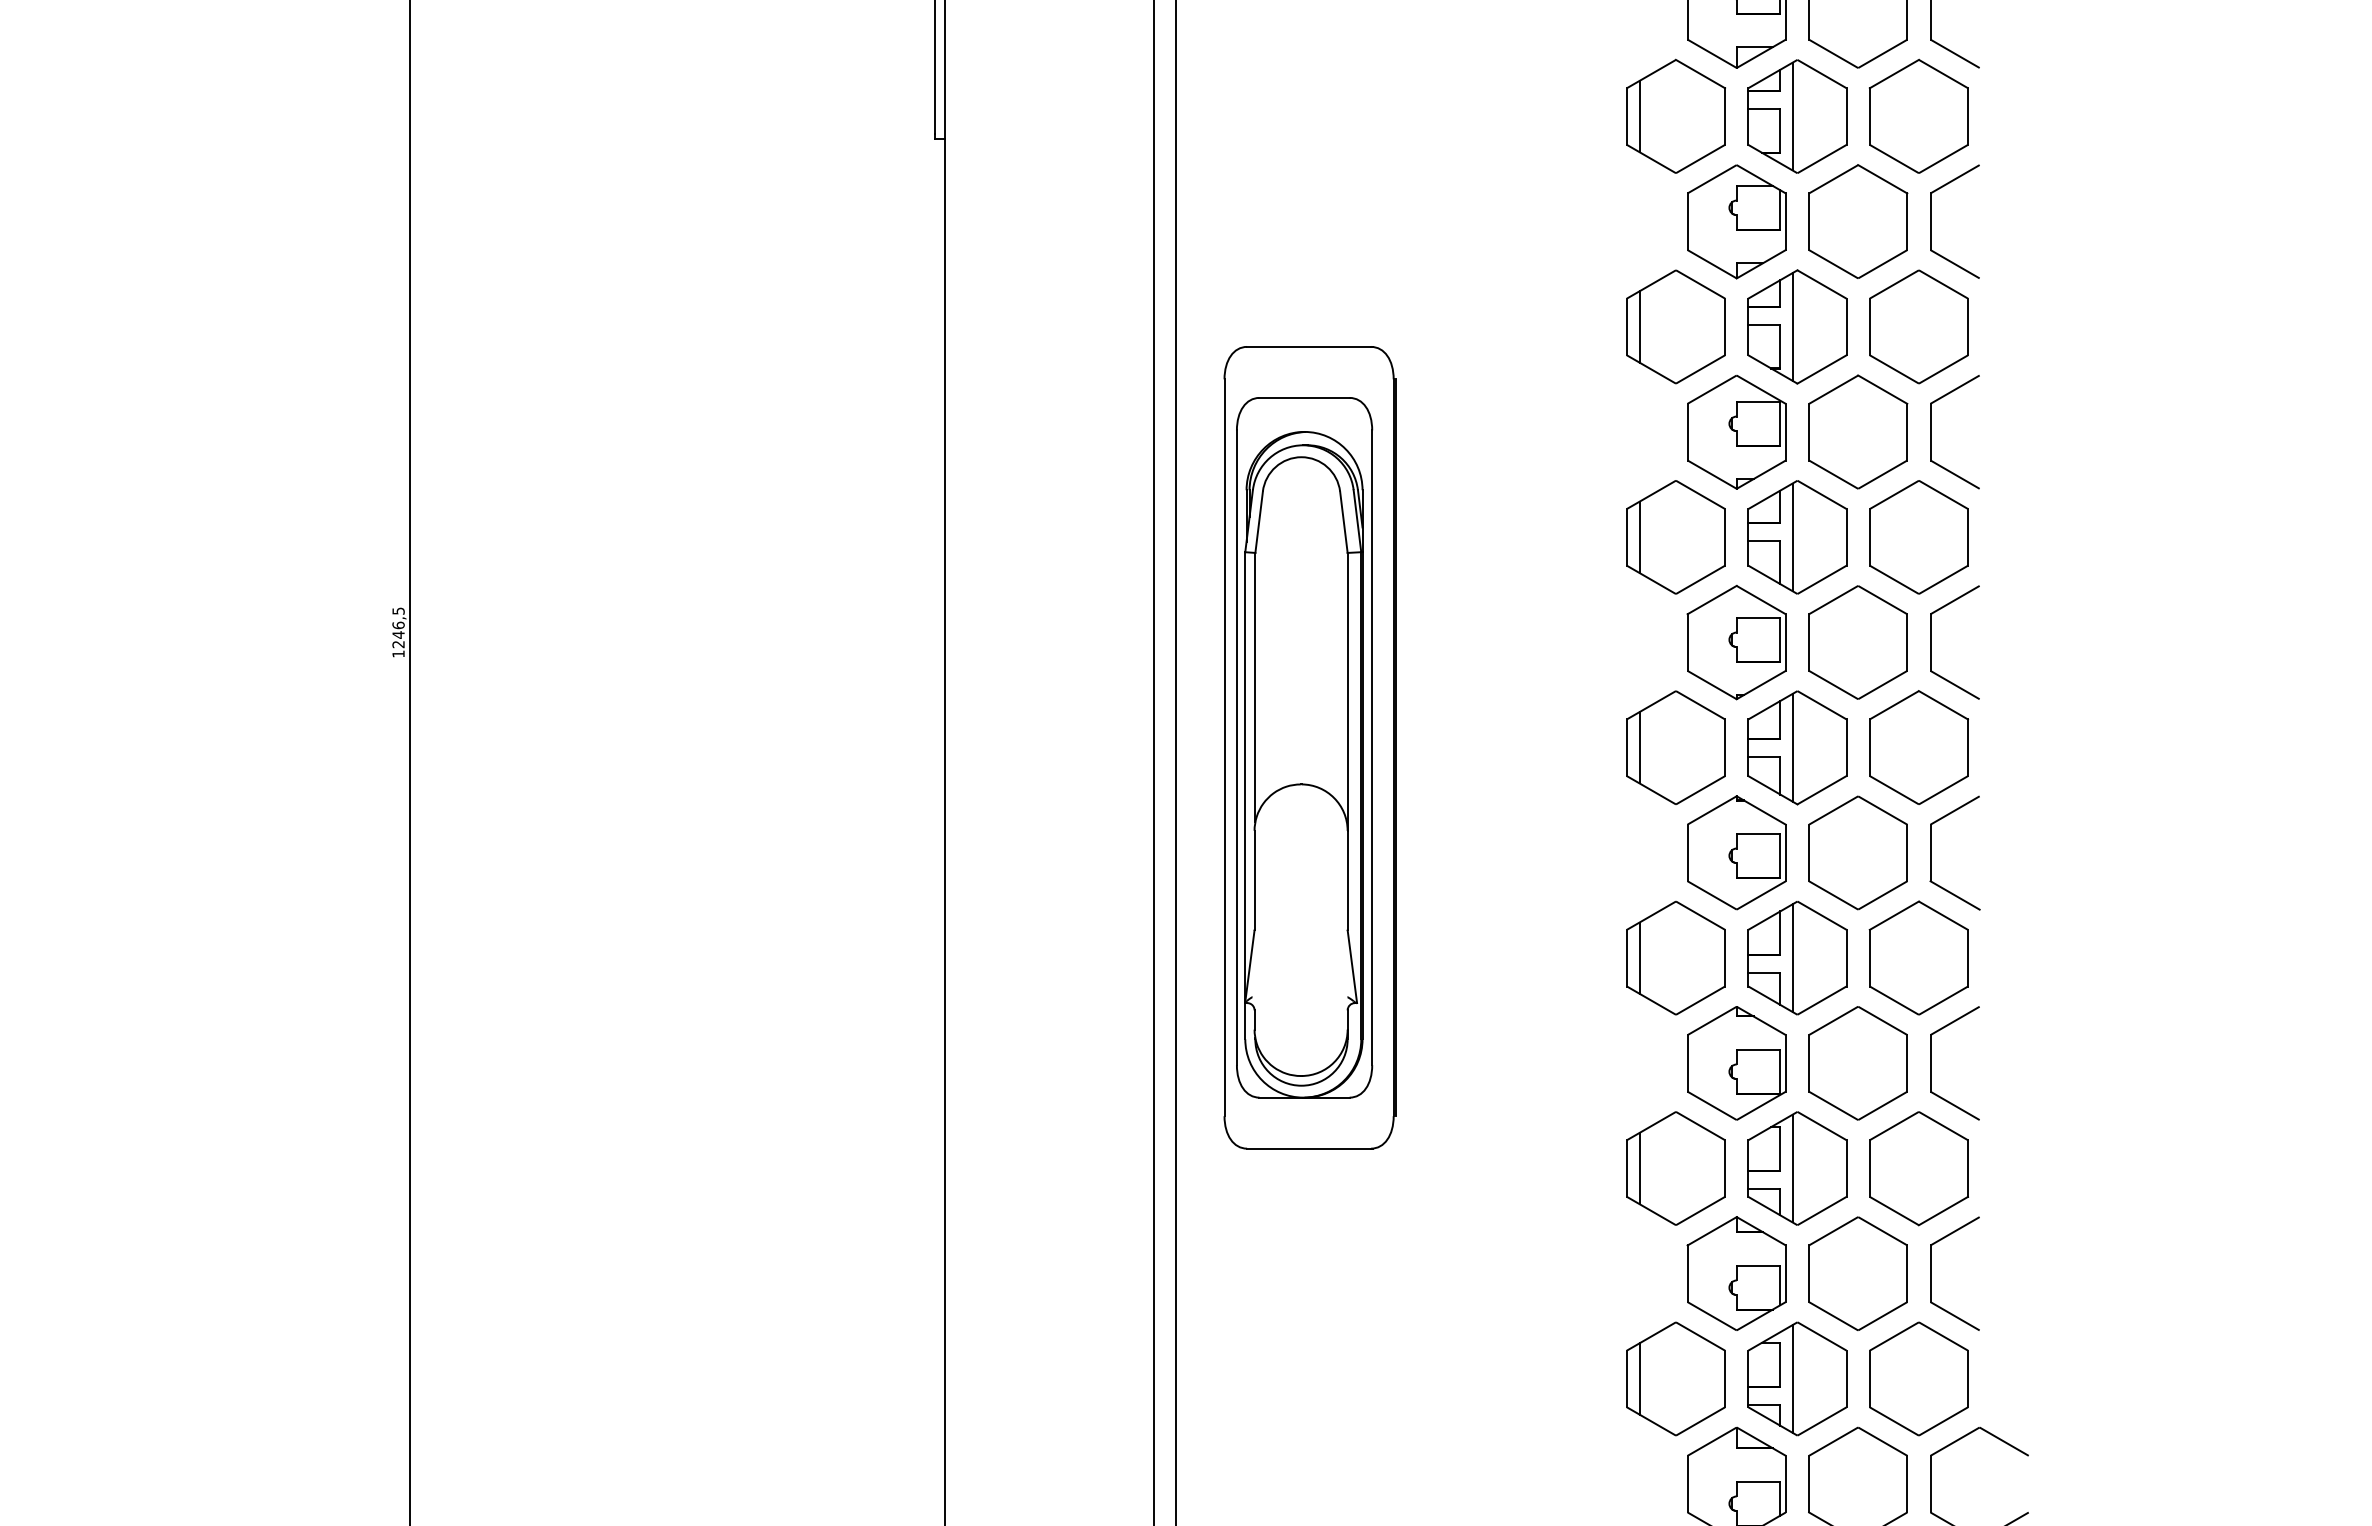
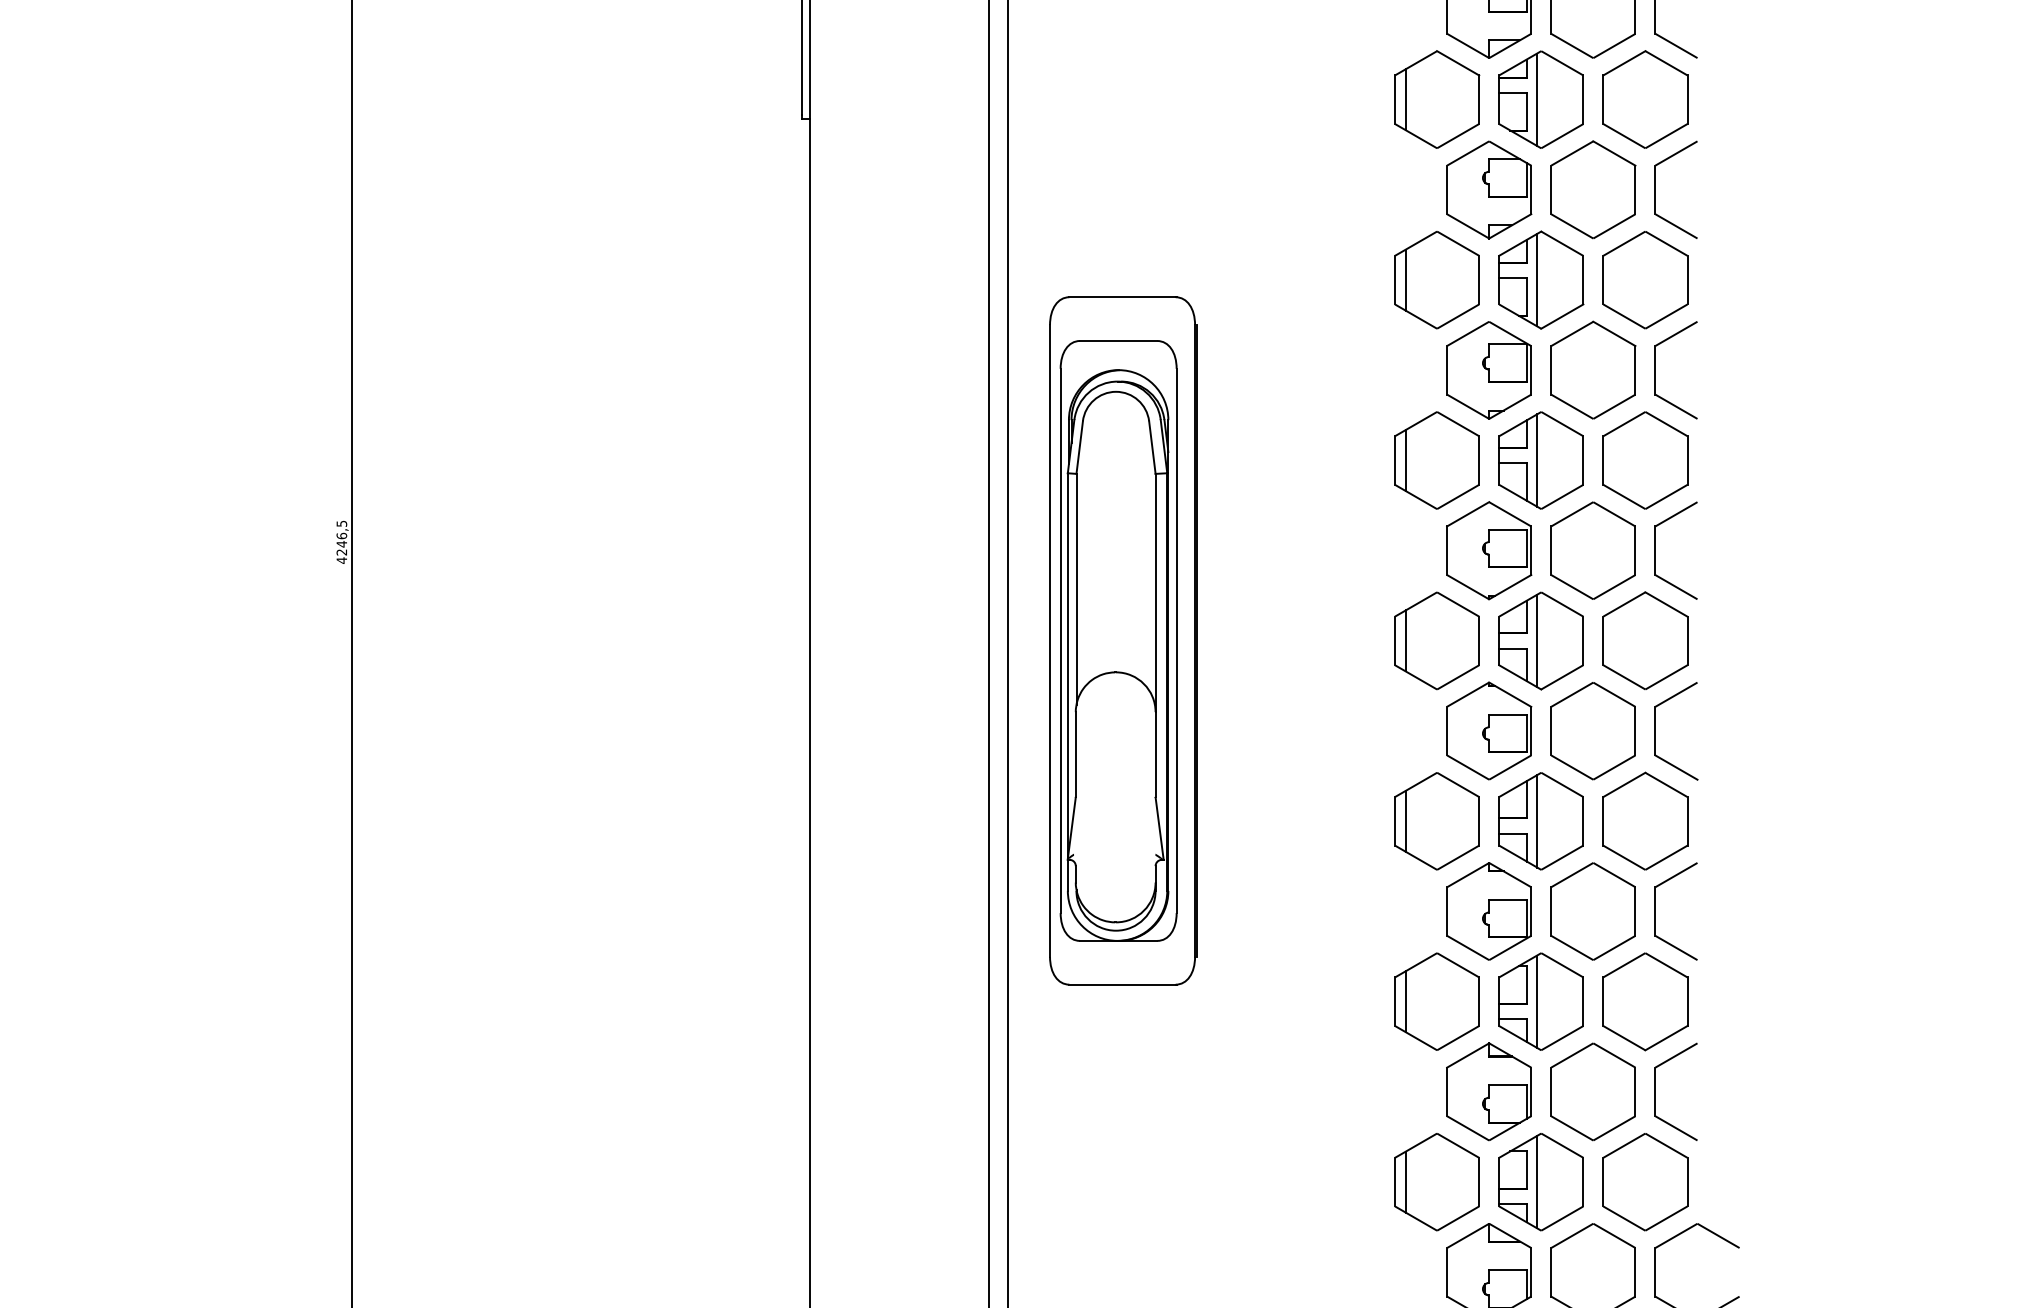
text: (398, 654) -> (341, 560), 1246,5 -> 4246,5

